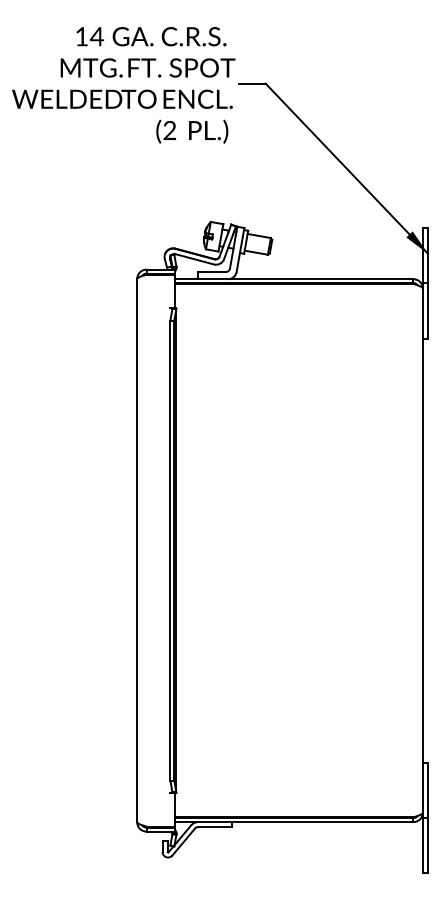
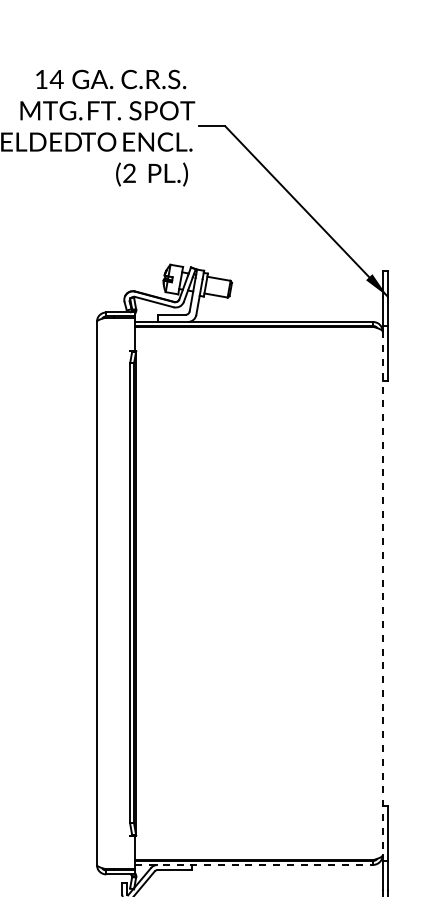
line: (422, 551) -> (382, 594), solid -> dashed
line: (294, 822) -> (254, 865), solid -> dashed

